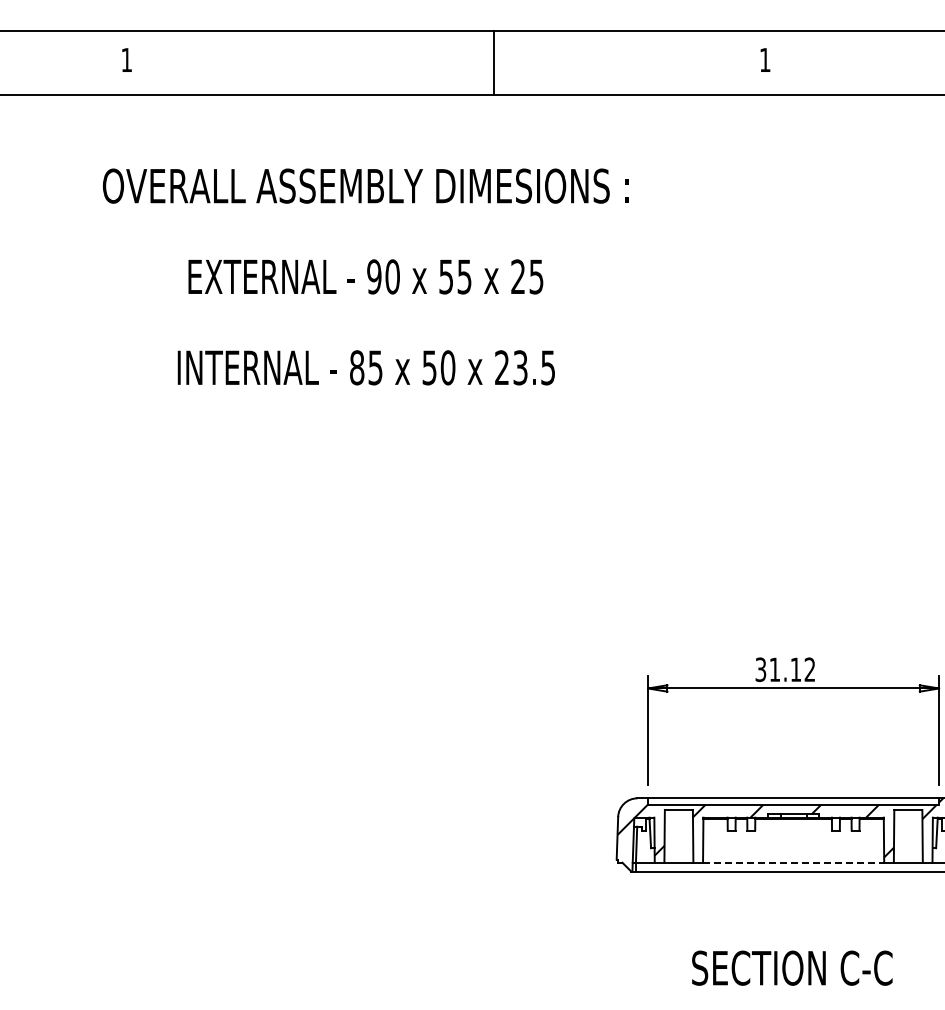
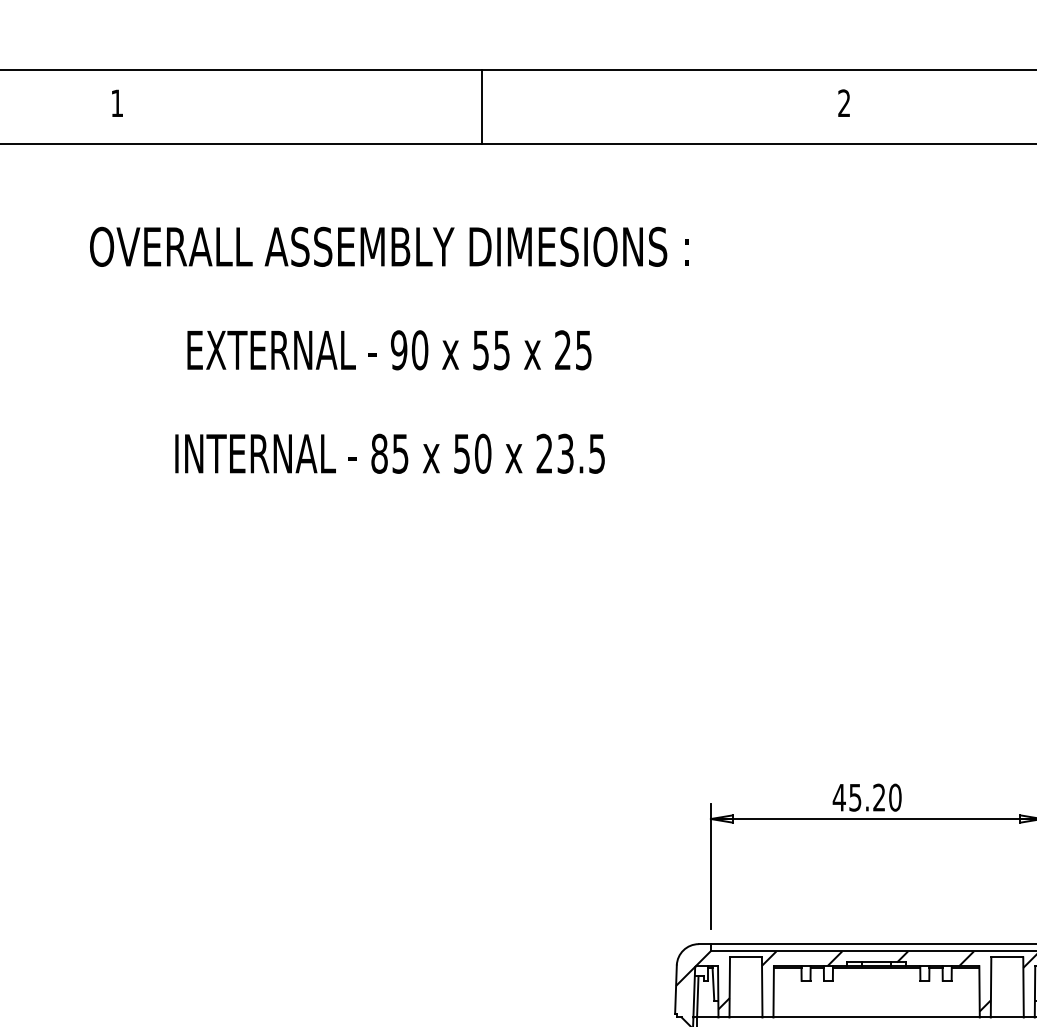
text: (765, 59) -> (844, 102), 1 -> 2
line: (494, 63) -> (482, 107), moved
text: (785, 669) -> (867, 797), 31.12 -> 45.20
line: (793, 862) -> (876, 1017), dashed -> solid

